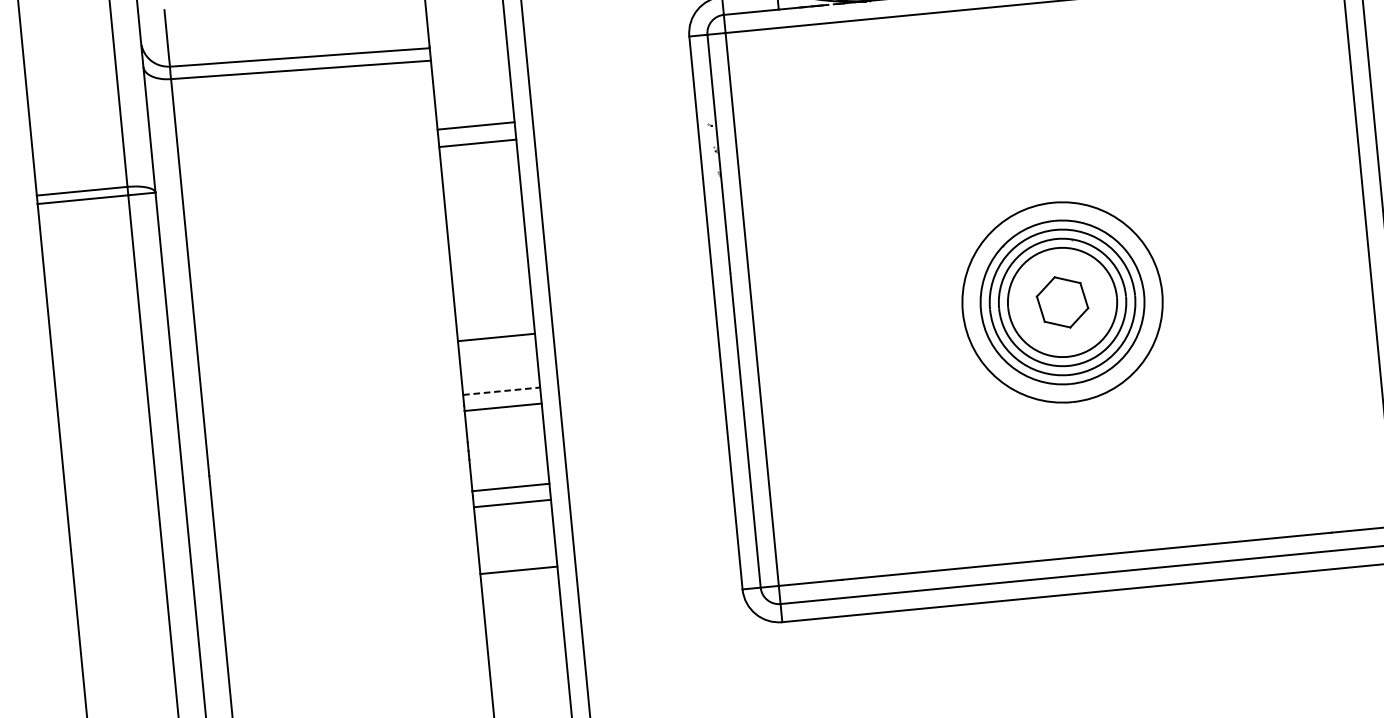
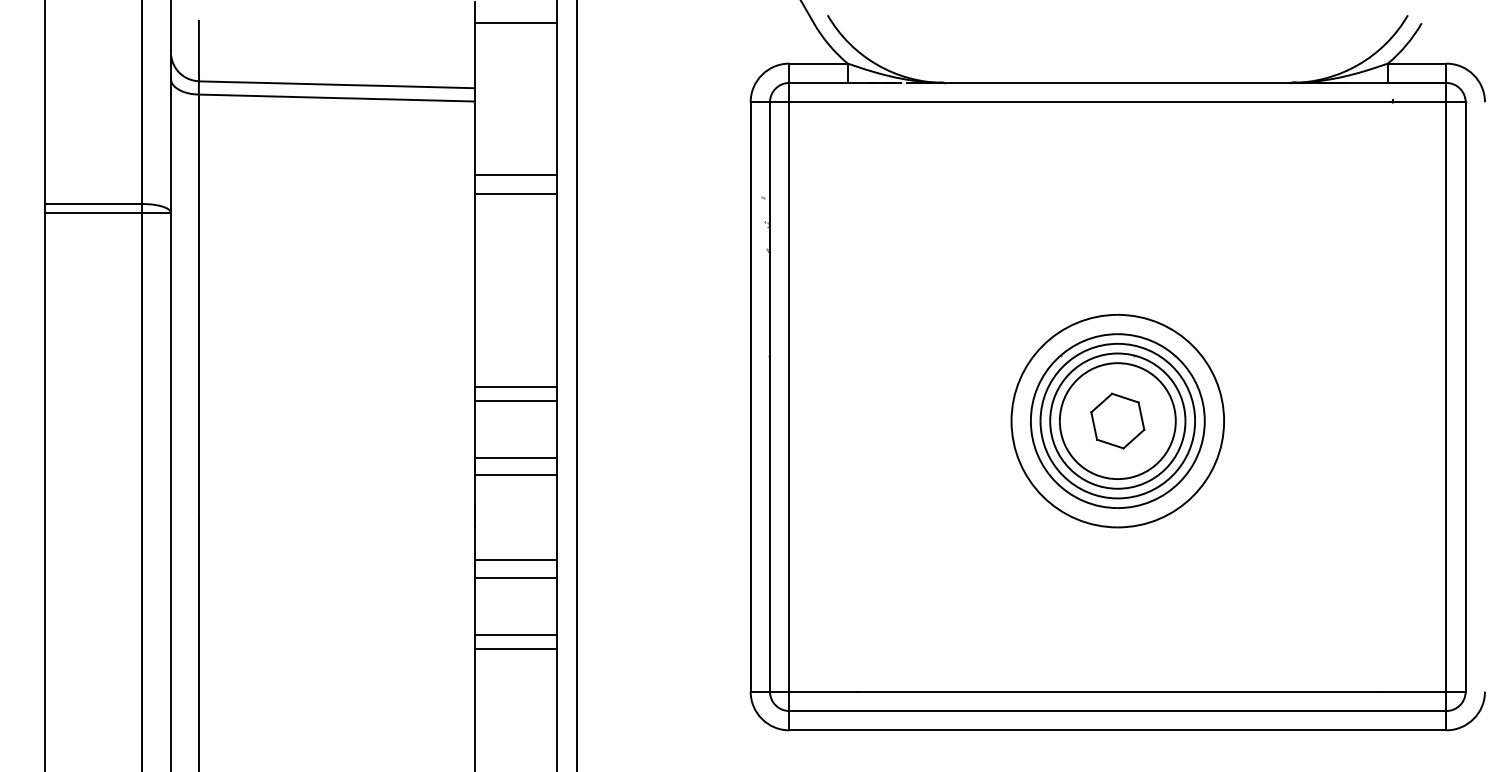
line: (495, 324) -> (516, 386), added
line: (501, 390) -> (516, 457), dashed -> solid
line: (517, 556) -> (516, 634), added

